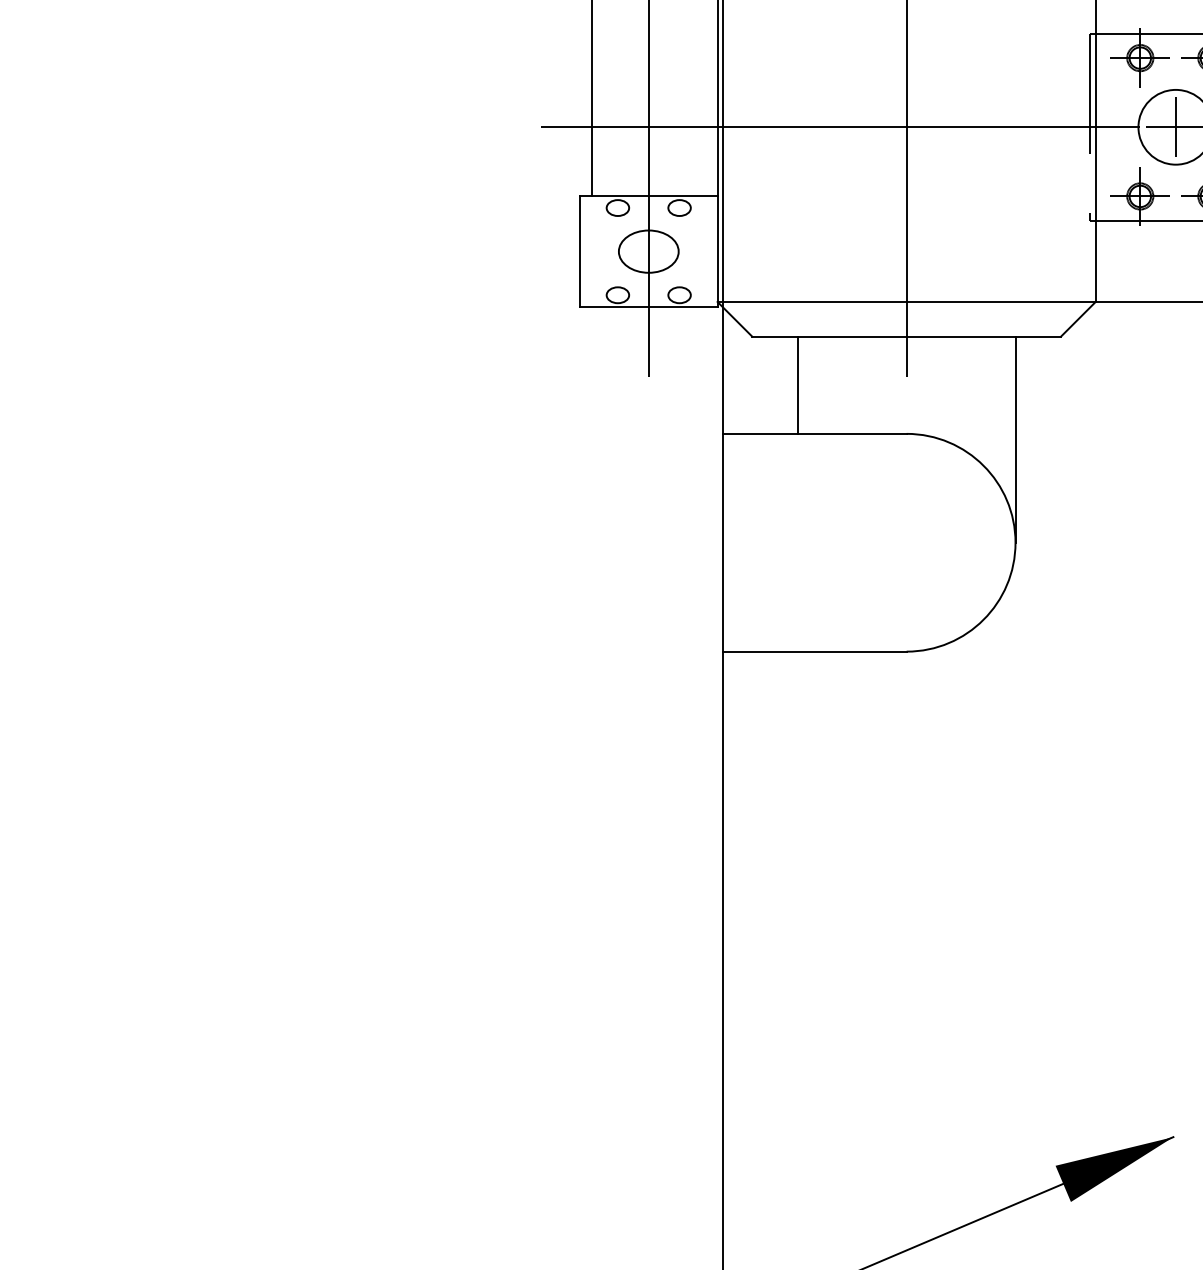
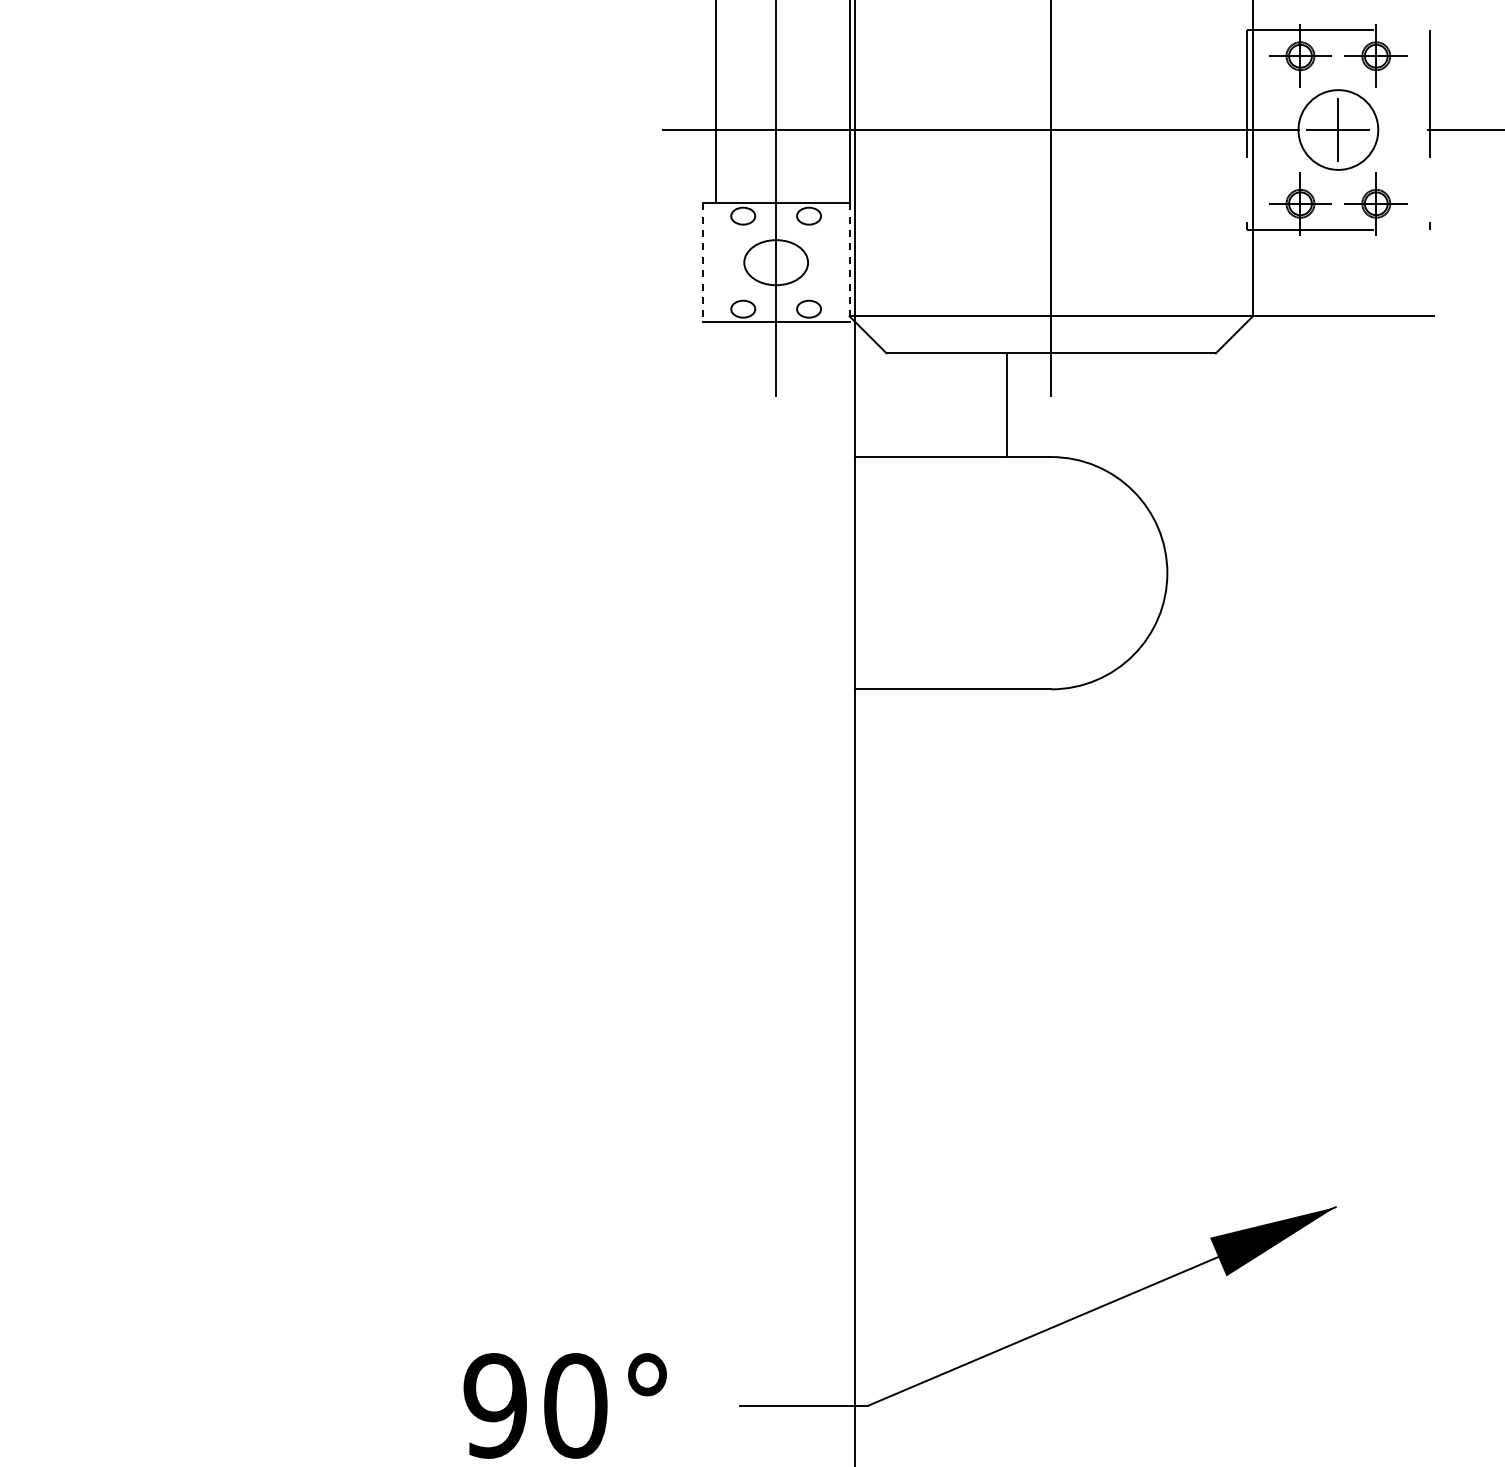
line: (579, 252) -> (702, 263), solid -> dashed
line: (717, 252) -> (849, 263), solid -> dashed
line: (798, 385) -> (1007, 405), moved
line: (1015, 439) -> (1167, 463), removed

